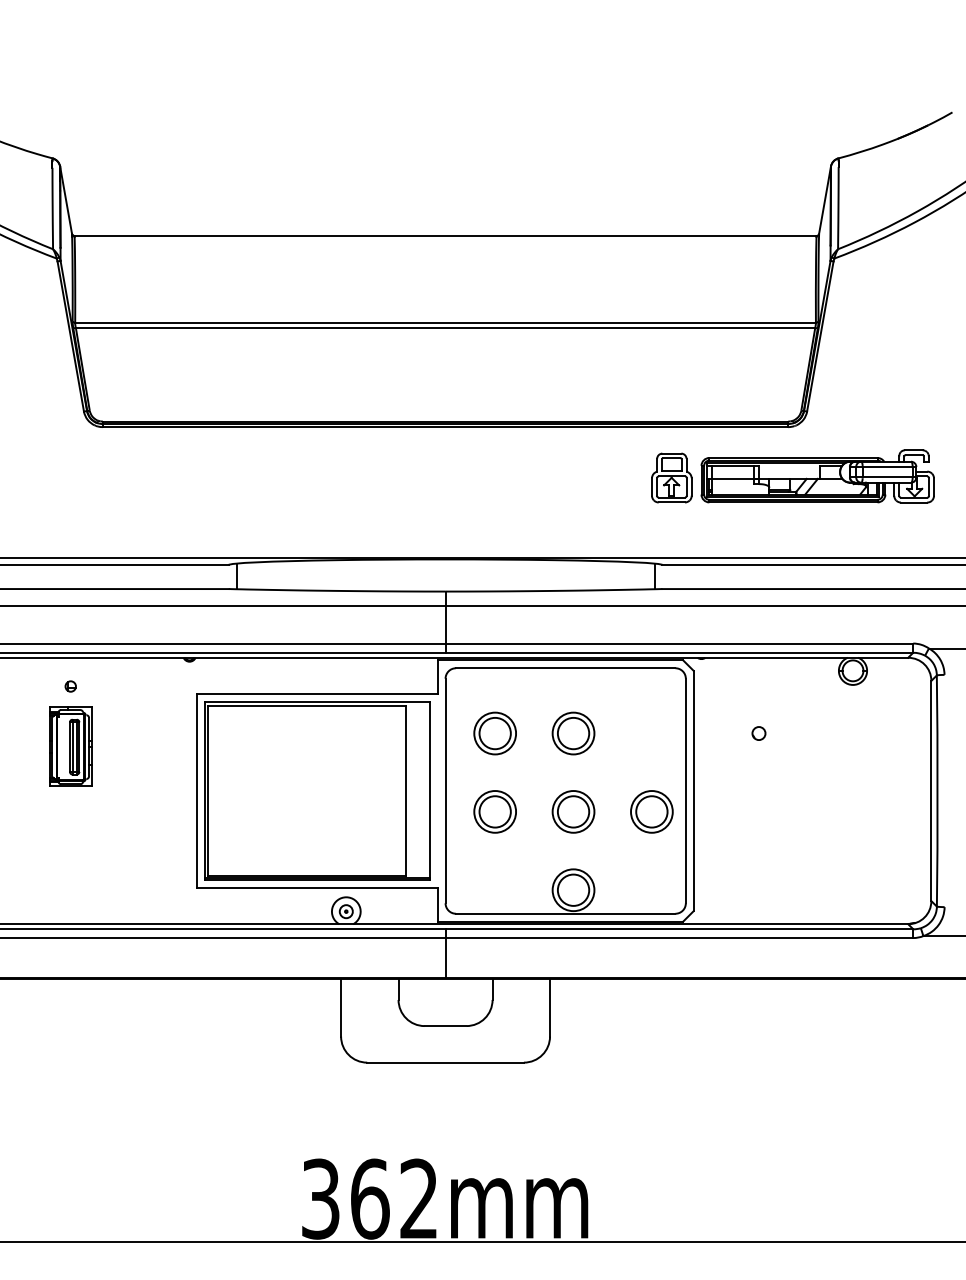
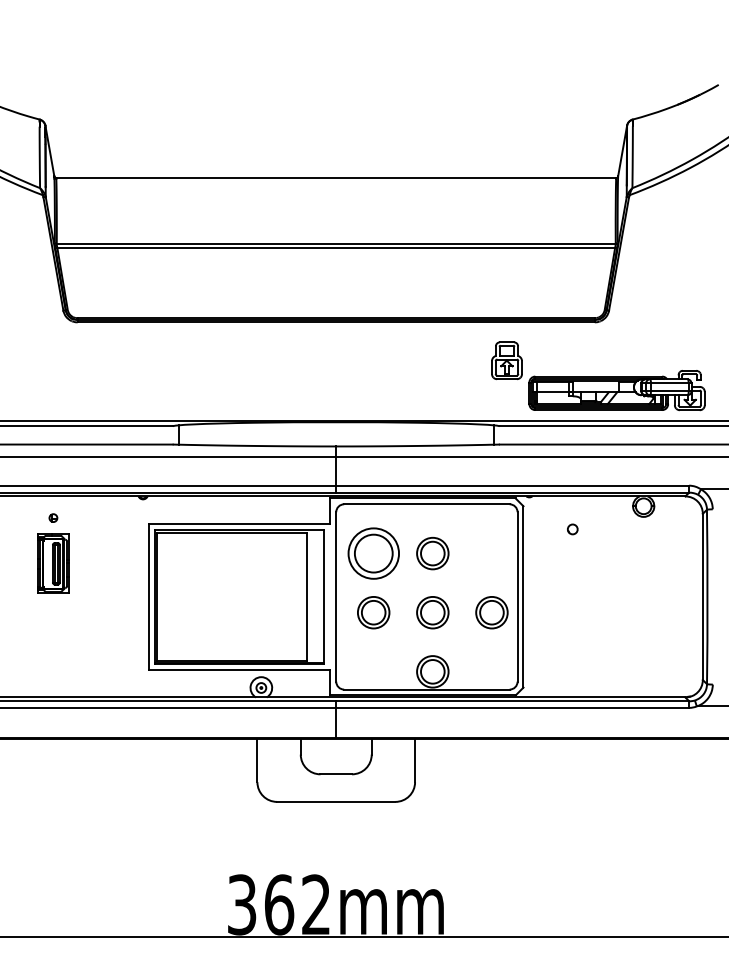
part: (817, 476) -> (616, 390), moved
part: (494, 733) -> (373, 553), size x1.6
circle: (758, 733) -> (572, 529), moved

